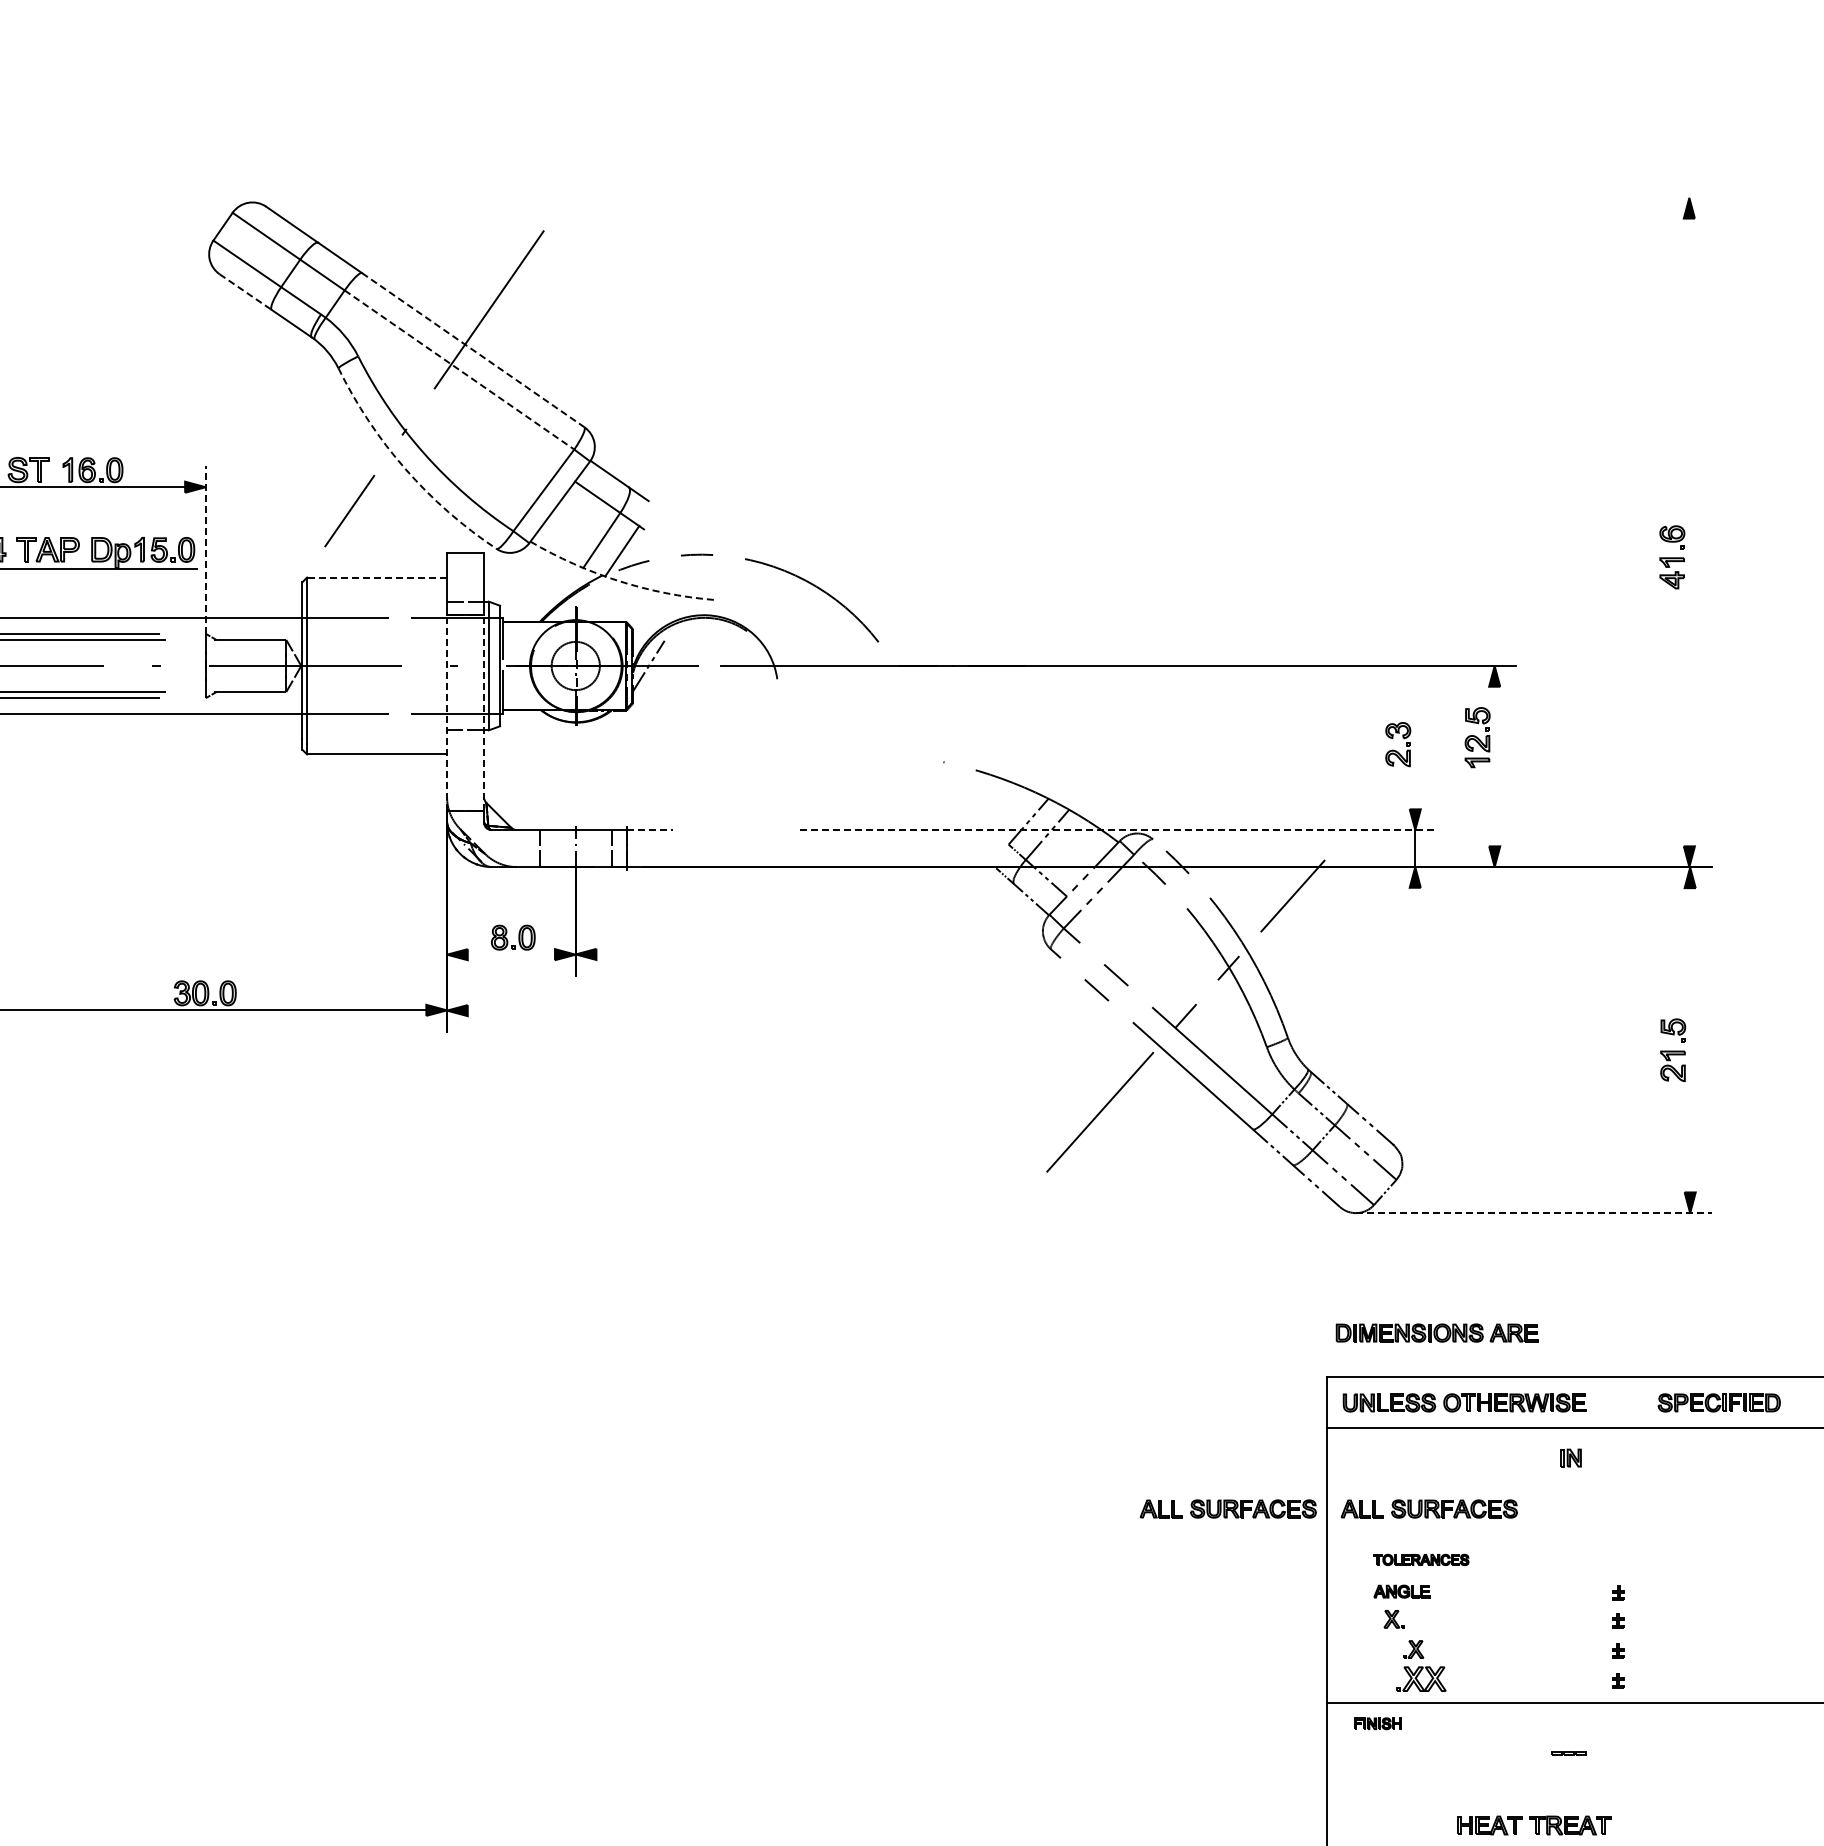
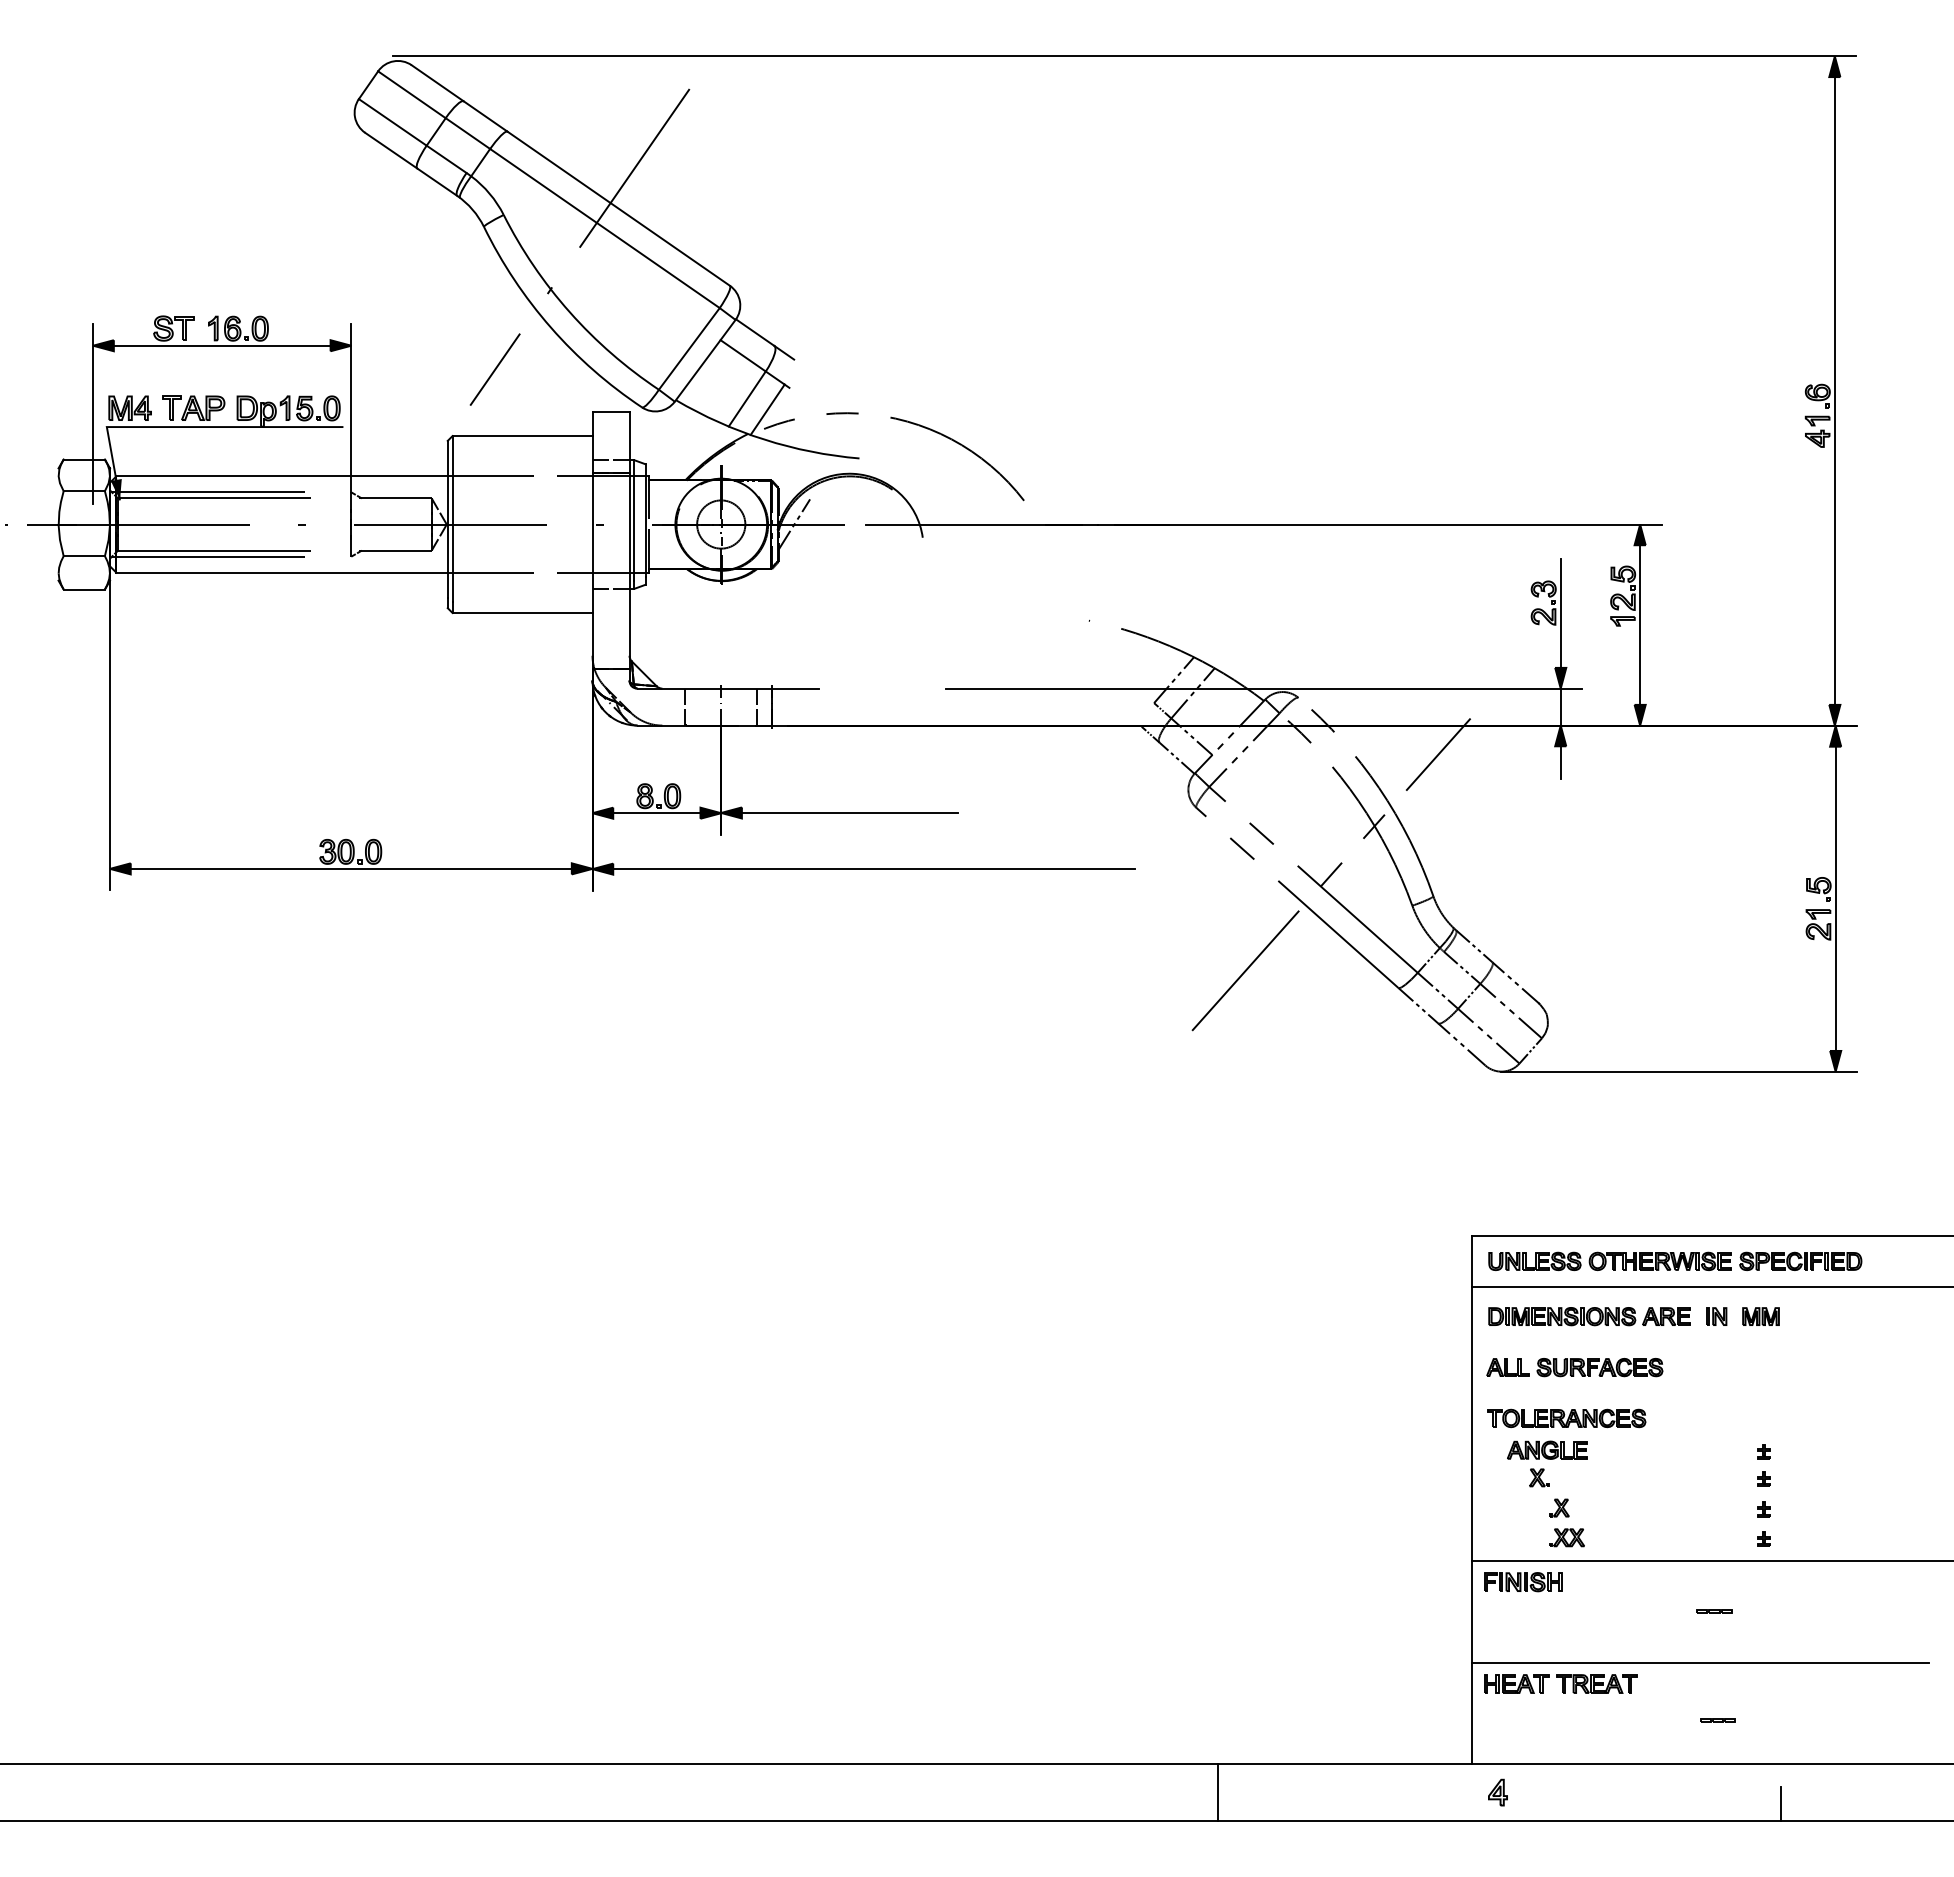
line: (979, 197) -> (1124, 56), added
line: (246, 291) -> (391, 150), dashed -> solid
line: (474, 350) -> (619, 209), dashed -> solid
line: (459, 369) -> (604, 228), dashed -> solid
arc: (406, 468) -> (551, 327), dashed -> solid
line: (1689, 531) -> (1834, 390), added
line: (206, 548) -> (351, 407), dashed -> solid
line: (377, 577) -> (522, 436), dashed -> solid
arc: (619, 580) -> (764, 439), dashed -> solid
line: (447, 711) -> (592, 570), dashed -> solid
line: (484, 711) -> (629, 570), dashed -> solid
line: (1415, 753) -> (1560, 612), added
line: (1495, 765) -> (1640, 624), added
line: (650, 829) -> (795, 688), dashed -> solid
line: (1119, 829) -> (1264, 688), dashed -> solid
line: (1415, 903) -> (1560, 762), added
line: (704, 953) -> (849, 812), added
line: (511, 954) -> (656, 813), added
line: (728, 1010) -> (873, 869), added
line: (1690, 1039) -> (1835, 898), added
line: (1534, 1212) -> (1679, 1071), dashed -> solid
part: (1437, 1332) -> (1589, 1316), moved
part: (1719, 1401) -> (1800, 1260), moved
part: (1615, 1457) -> (1760, 1316), added
part: (1228, 1508) -> (1373, 1367), removed
part: (1421, 1559) -> (1566, 1418), size x1.67
part: (1402, 1590) -> (1547, 1449), size x1.43
part: (1421, 1678) -> (1566, 1537), size x0.71
part: (1378, 1723) -> (1523, 1582), size x1.67
line: (1555, 1803) -> (1700, 1662), added
part: (1534, 1824) -> (1560, 1683), moved

